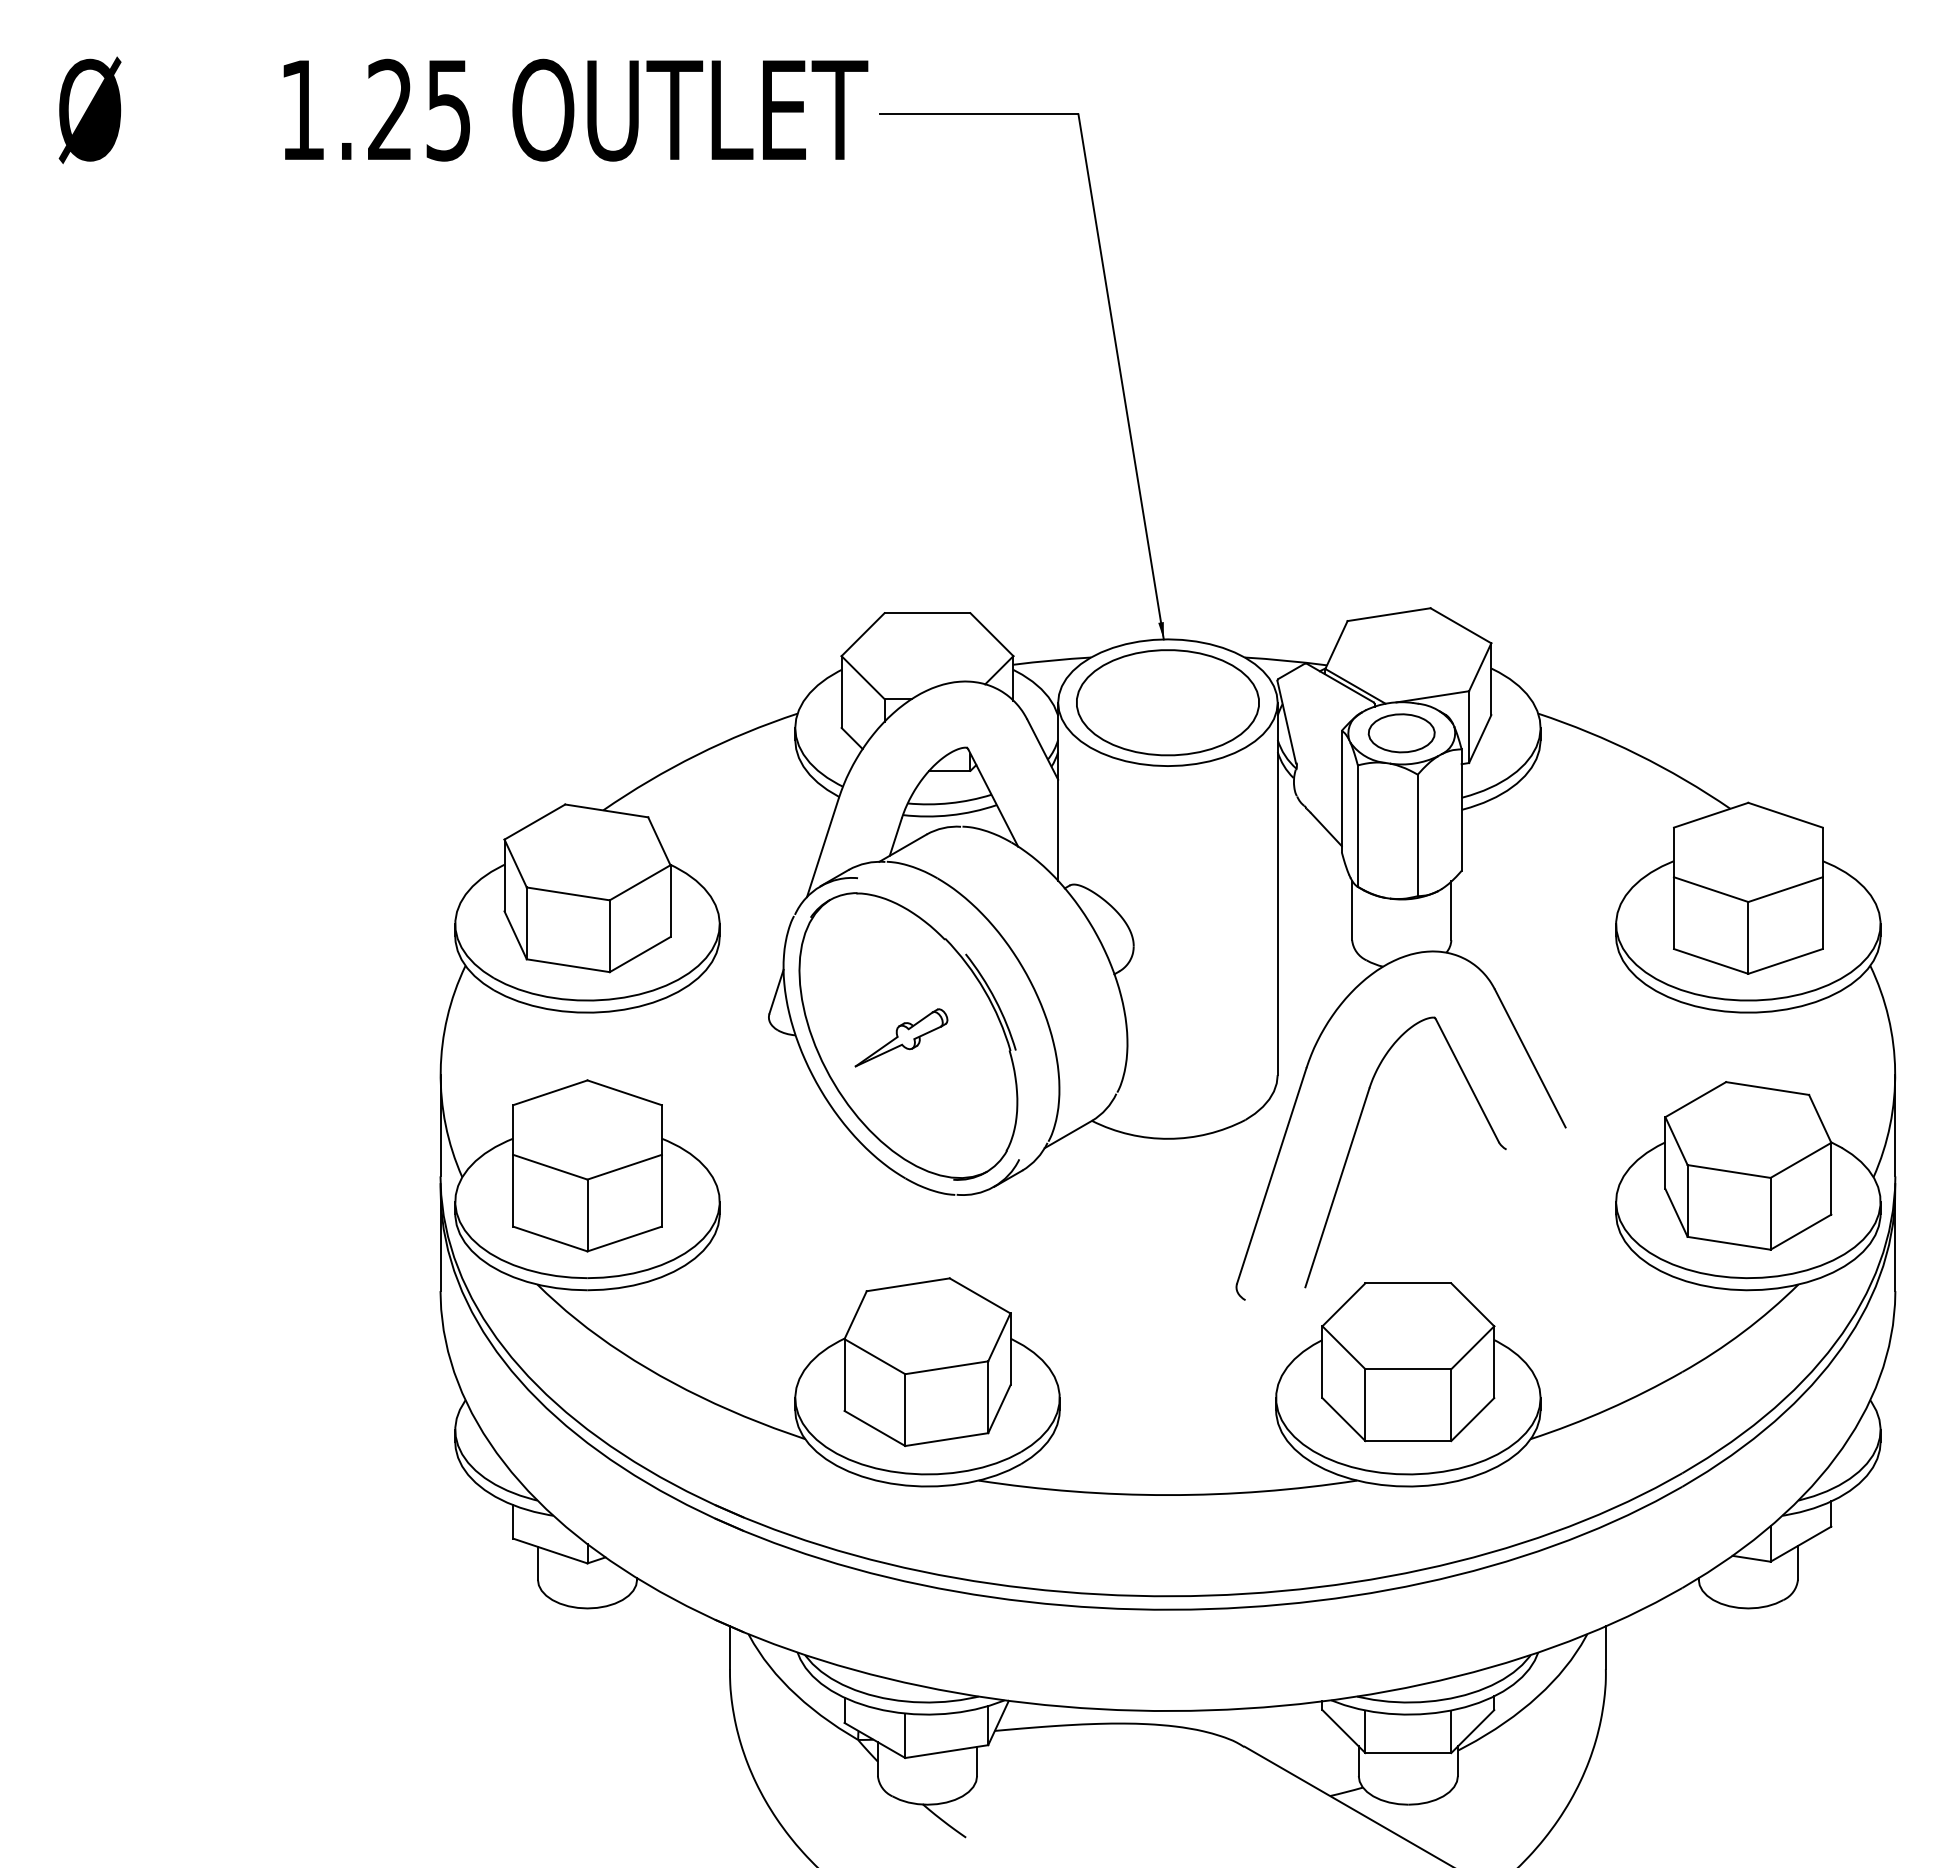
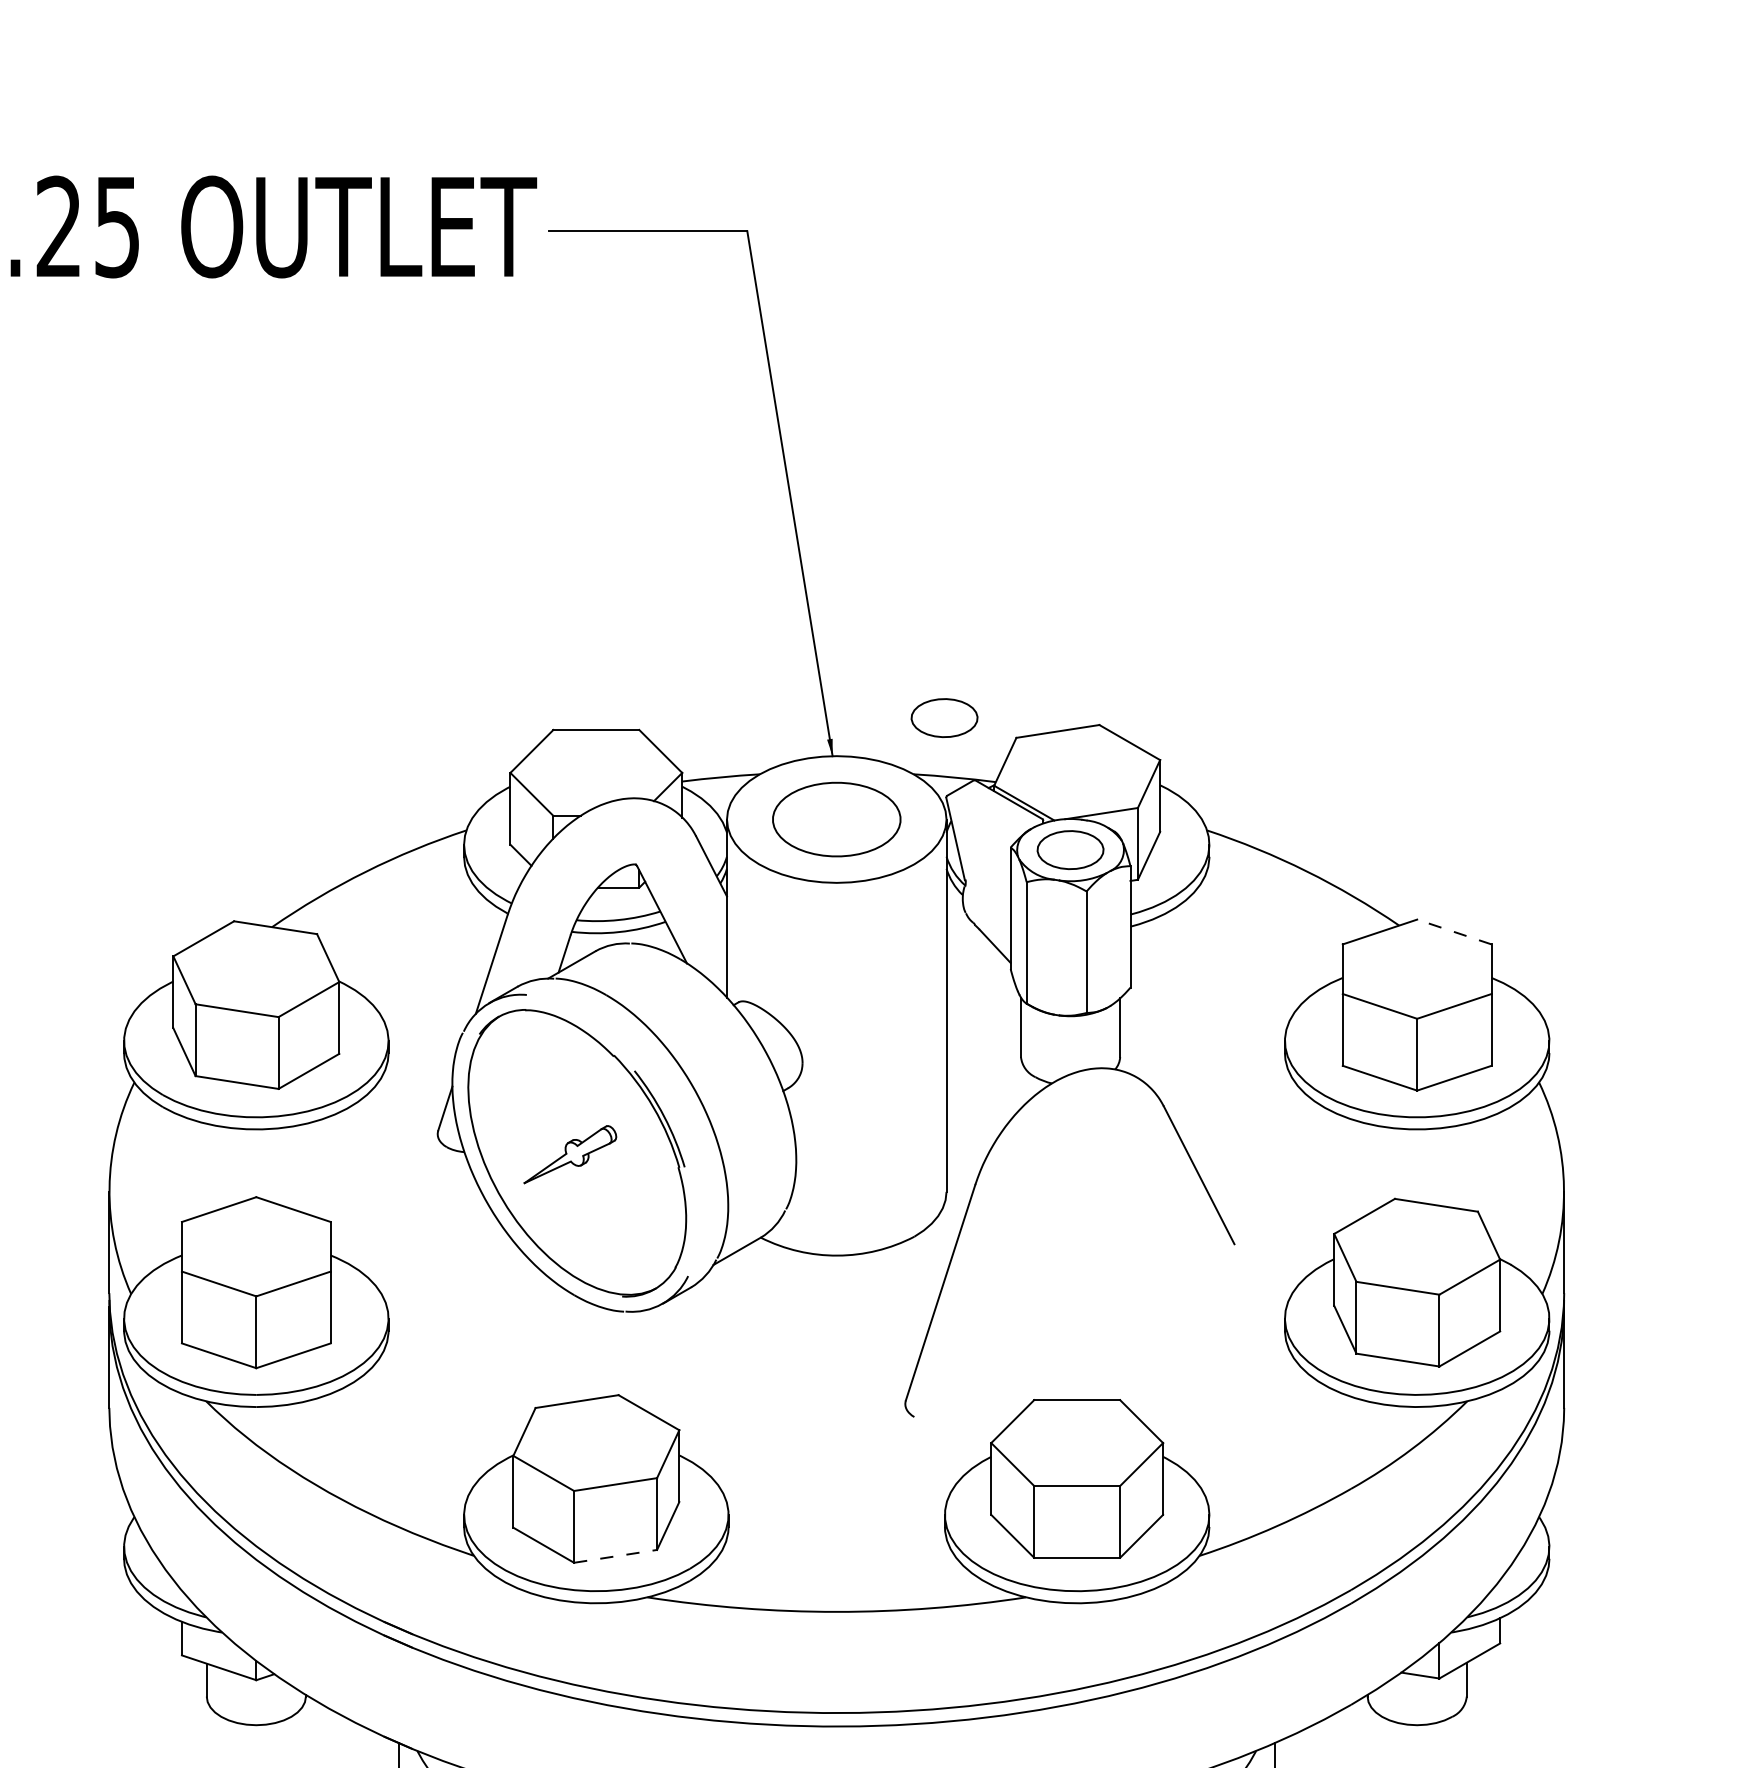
part: (1275, 601) -> (944, 718), added
part: (1167, 702) -> (836, 819), size x0.7
line: (1785, 815) -> (1454, 932), solid -> dashed
part: (1355, 1135) -> (1024, 1252), removed
line: (946, 1439) -> (615, 1556), solid -> dashed

